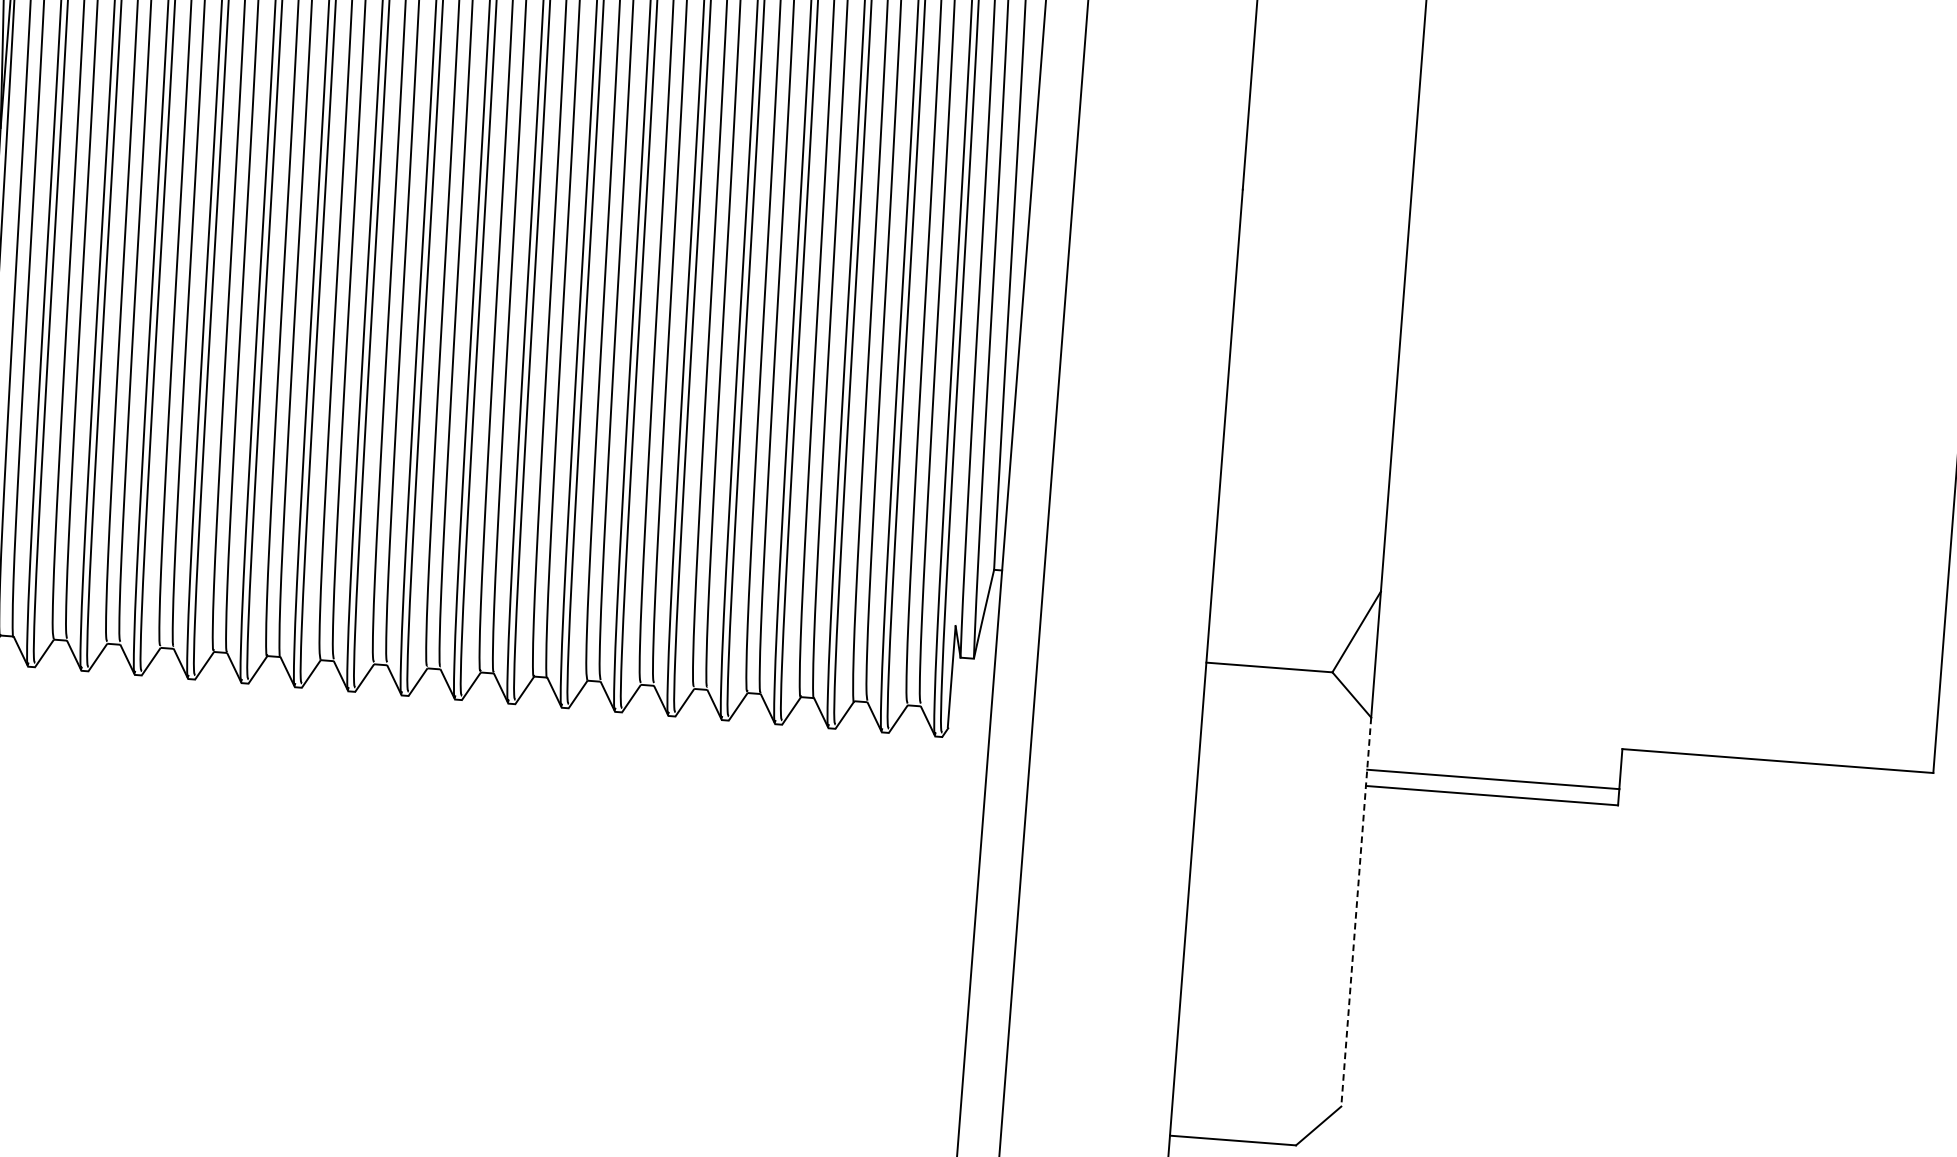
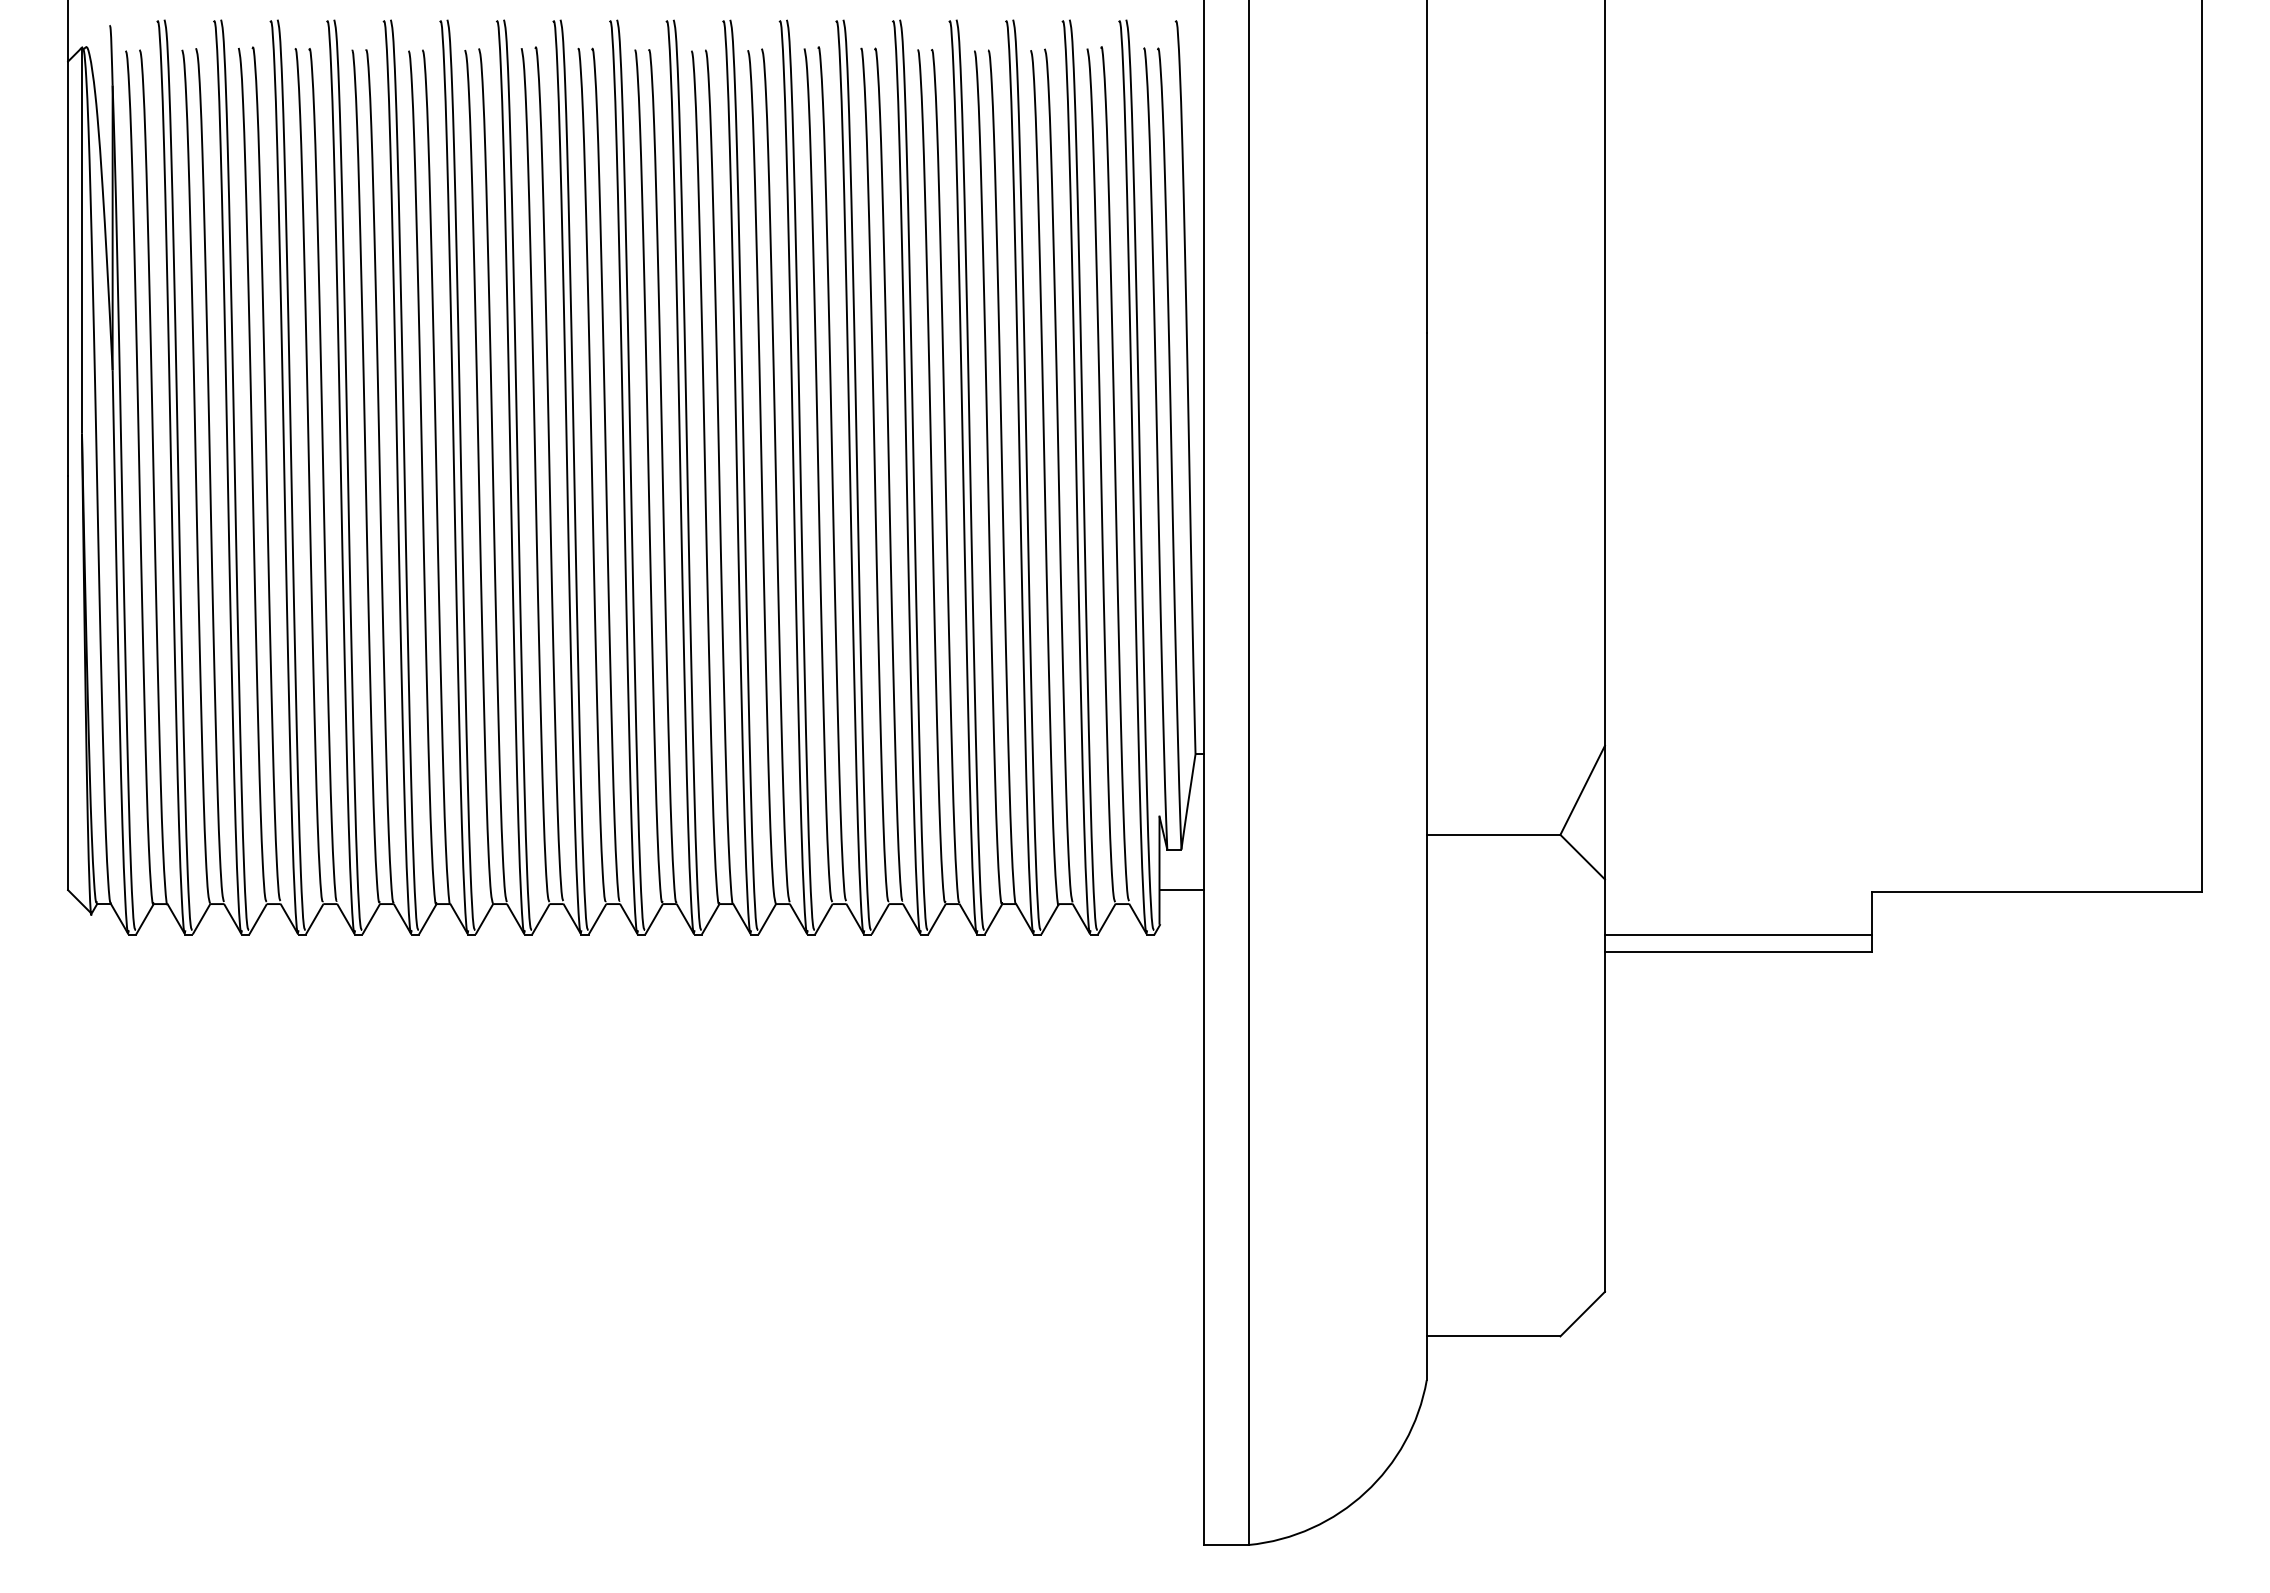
line: (970, 697) -> (1181, 890), added
line: (1355, 912) -> (1604, 1086), dashed -> solid

